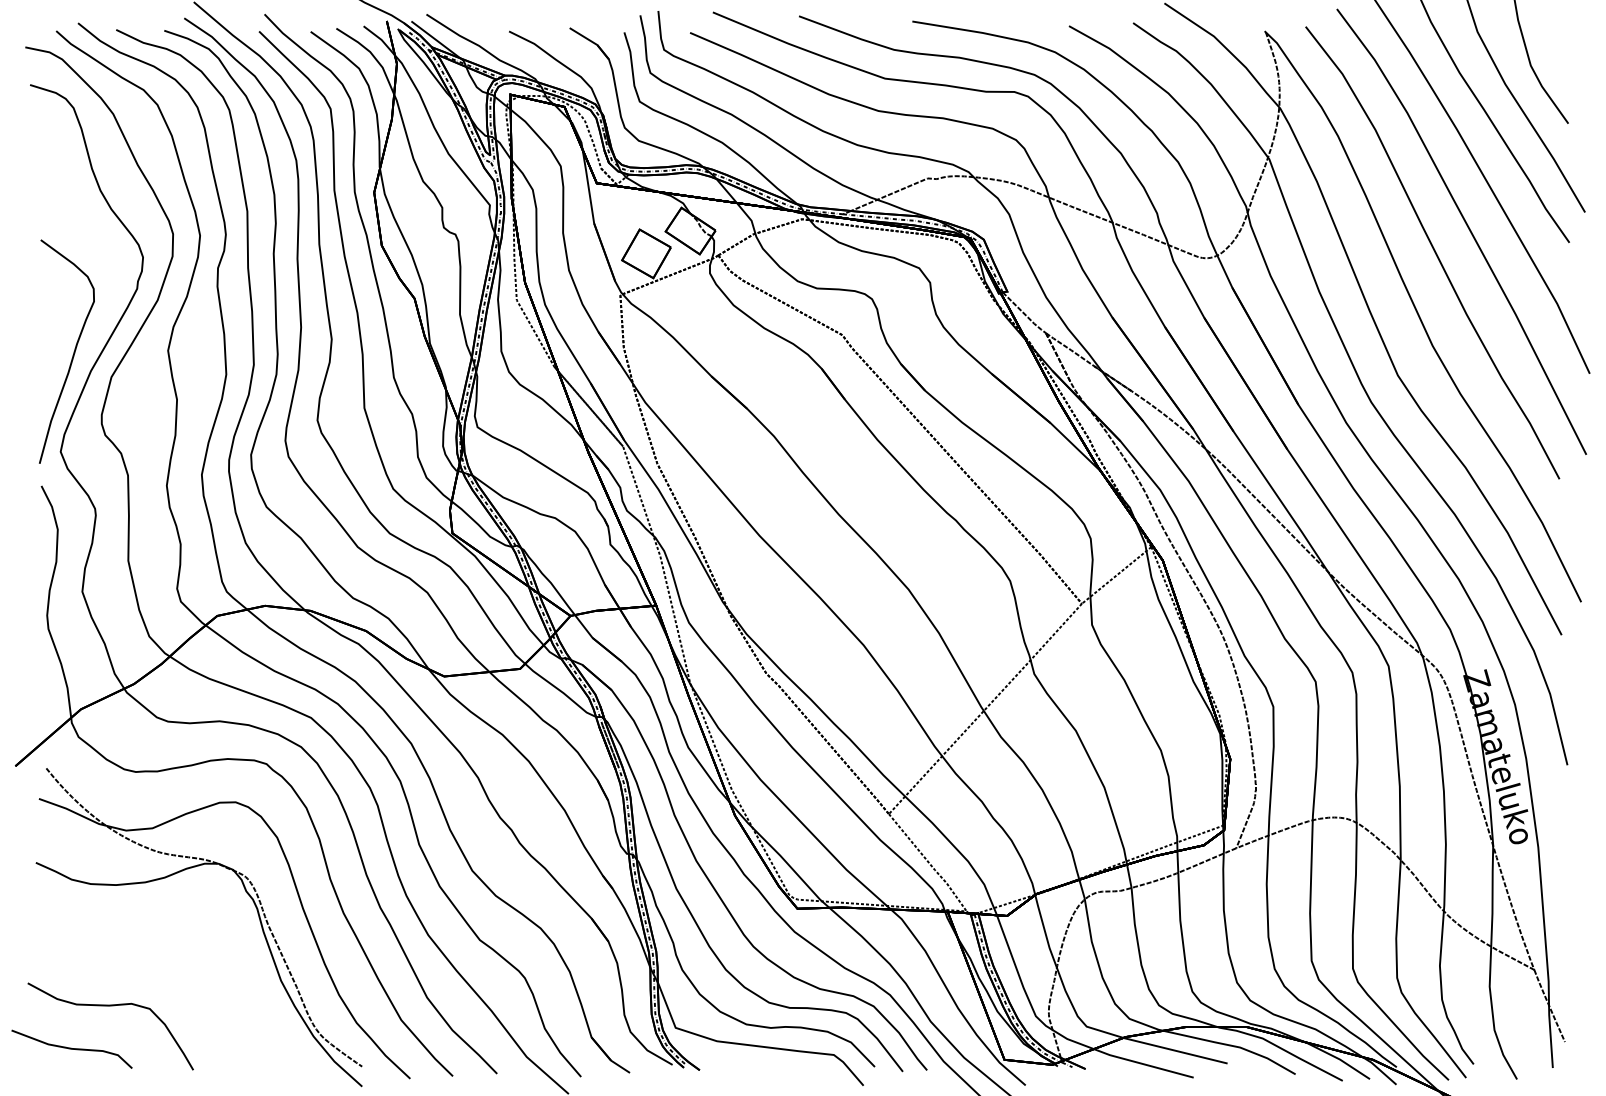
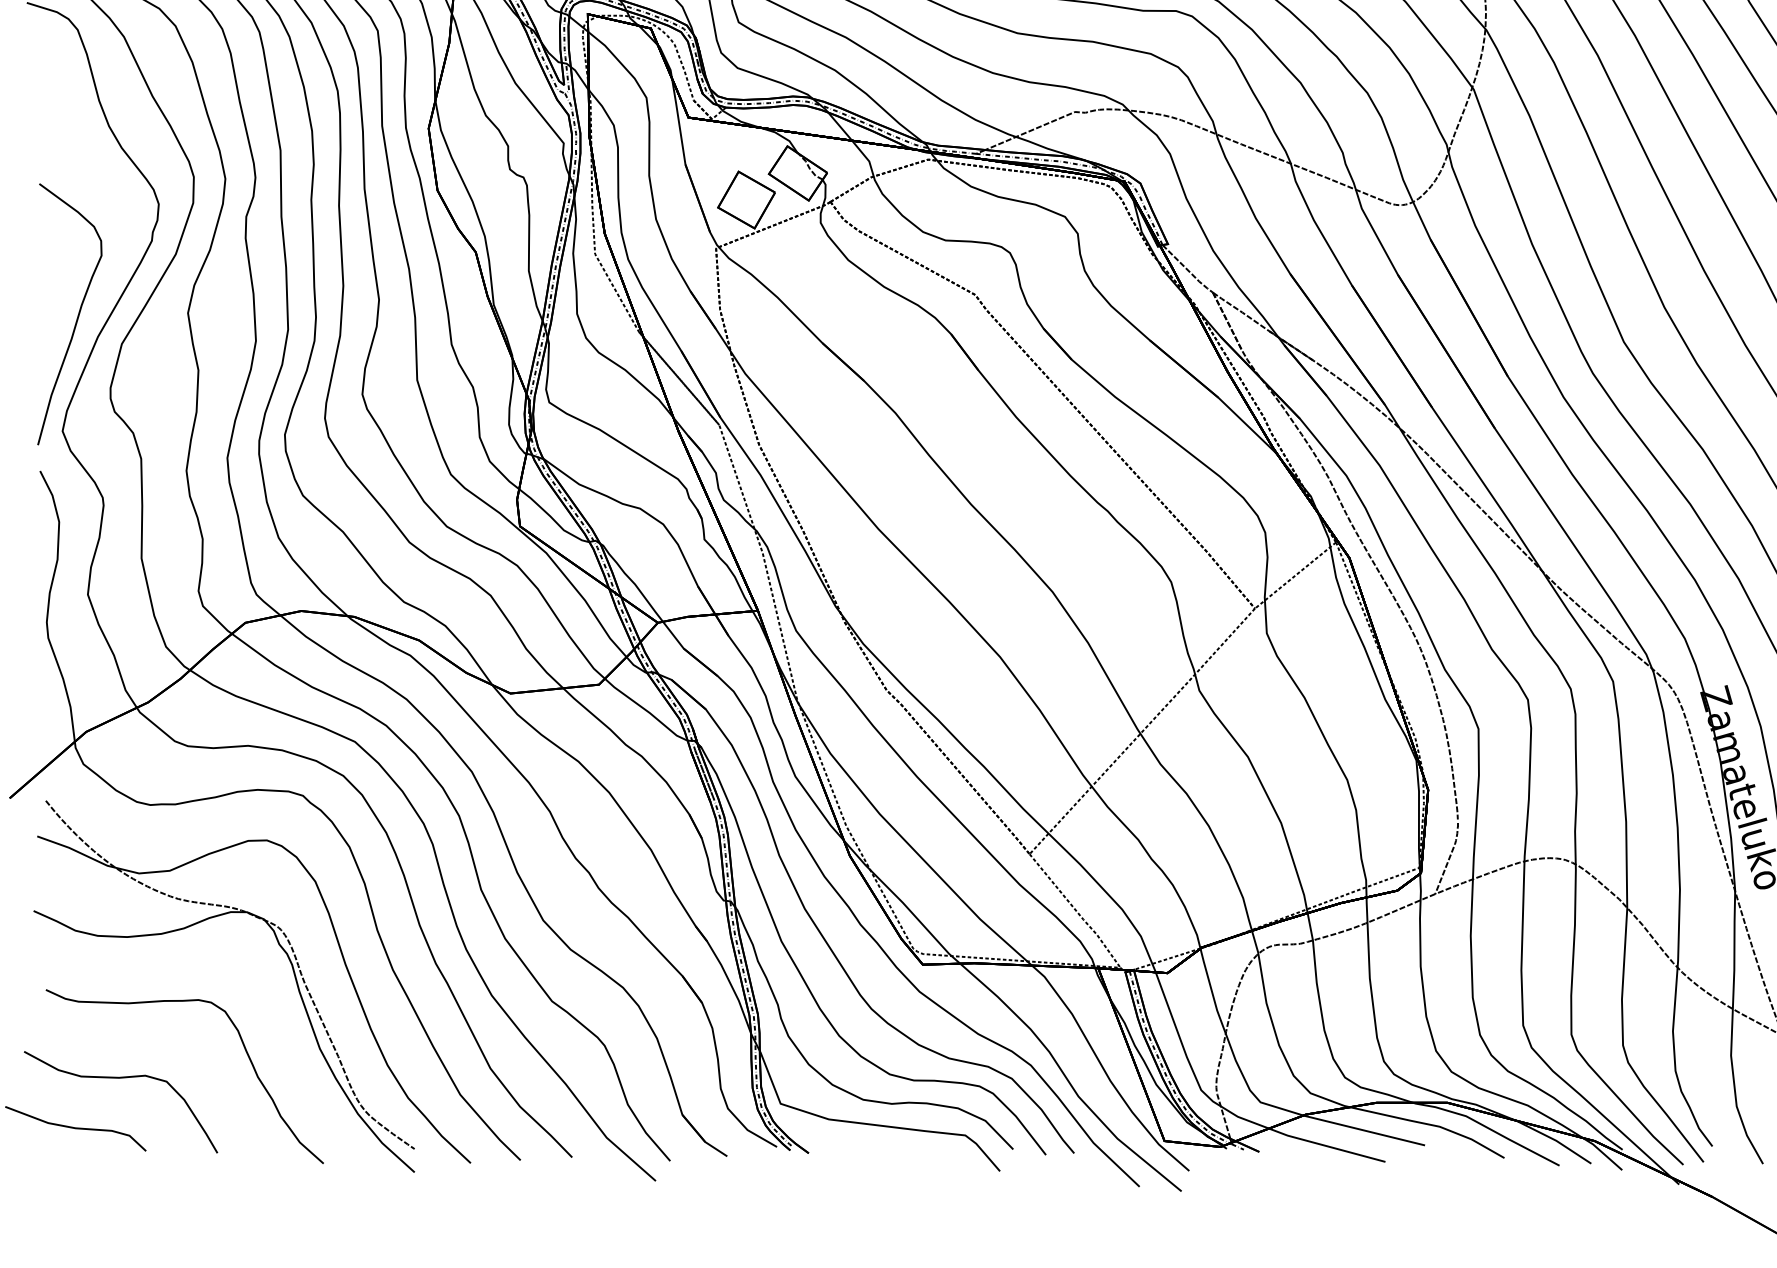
curve: (217, 984) -> (245, 1053), added

